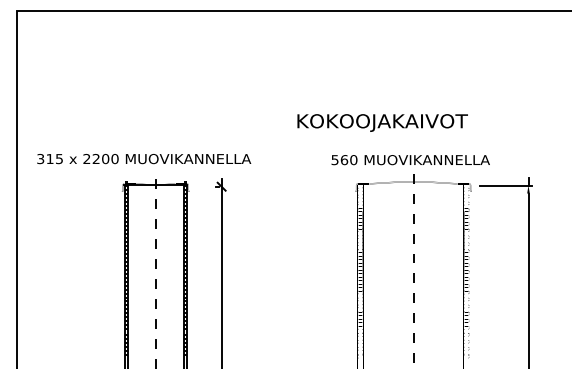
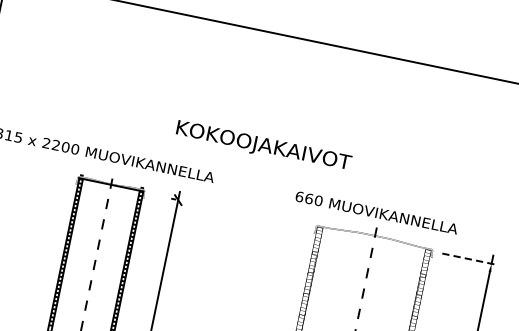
text: (382, 122) -> (263, 146), moved
text: (334, 160) -> (298, 197), 560 -> 660
line: (506, 185) -> (469, 259), solid -> dashed

